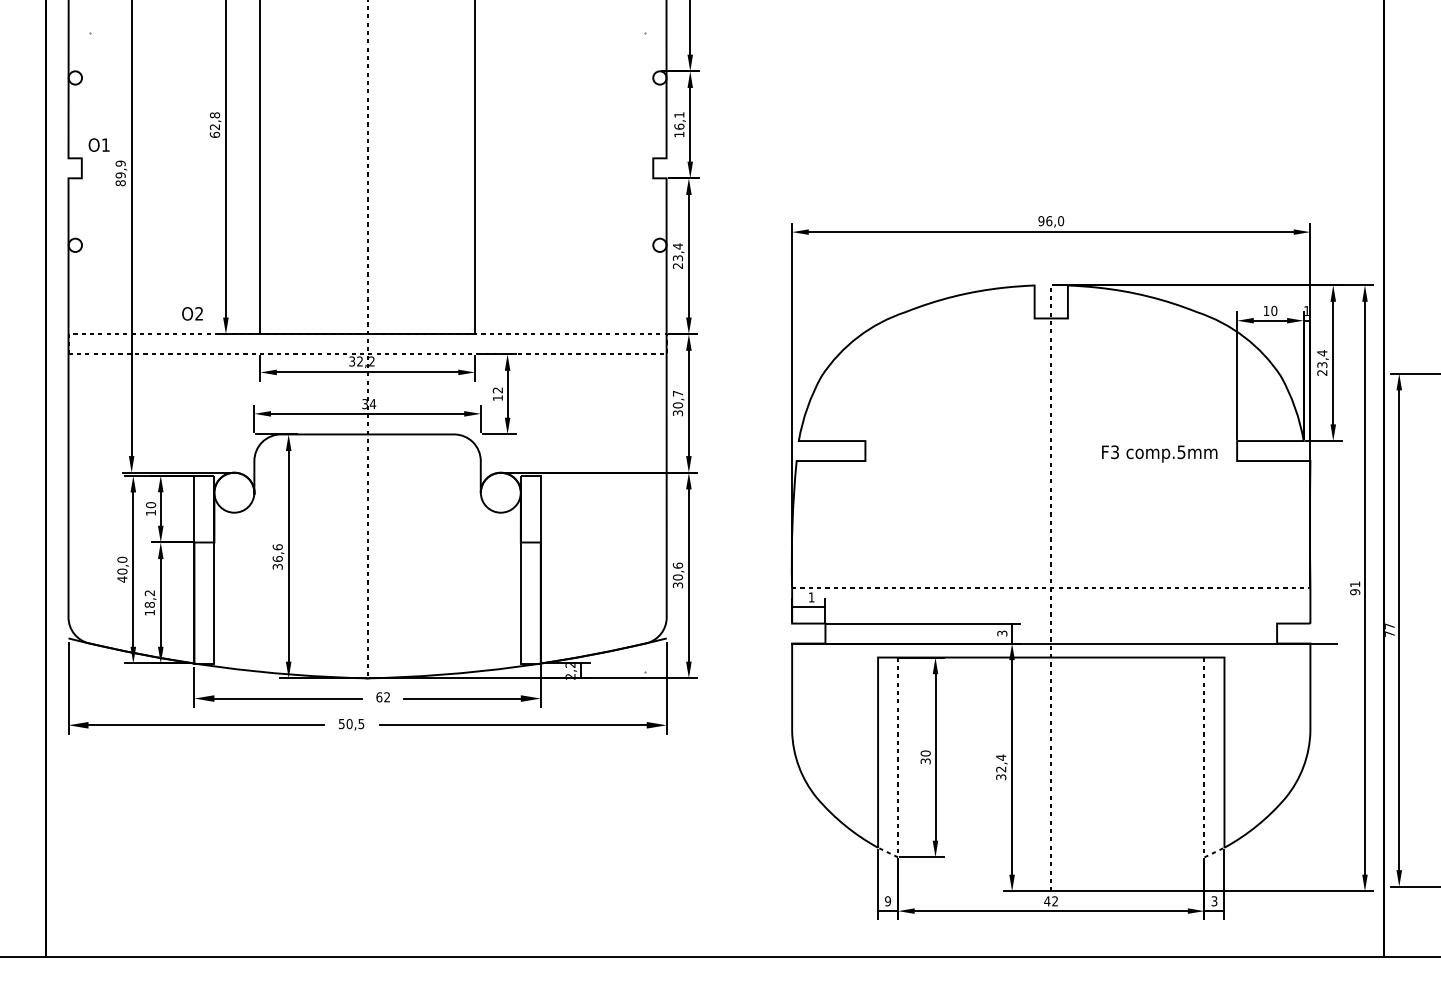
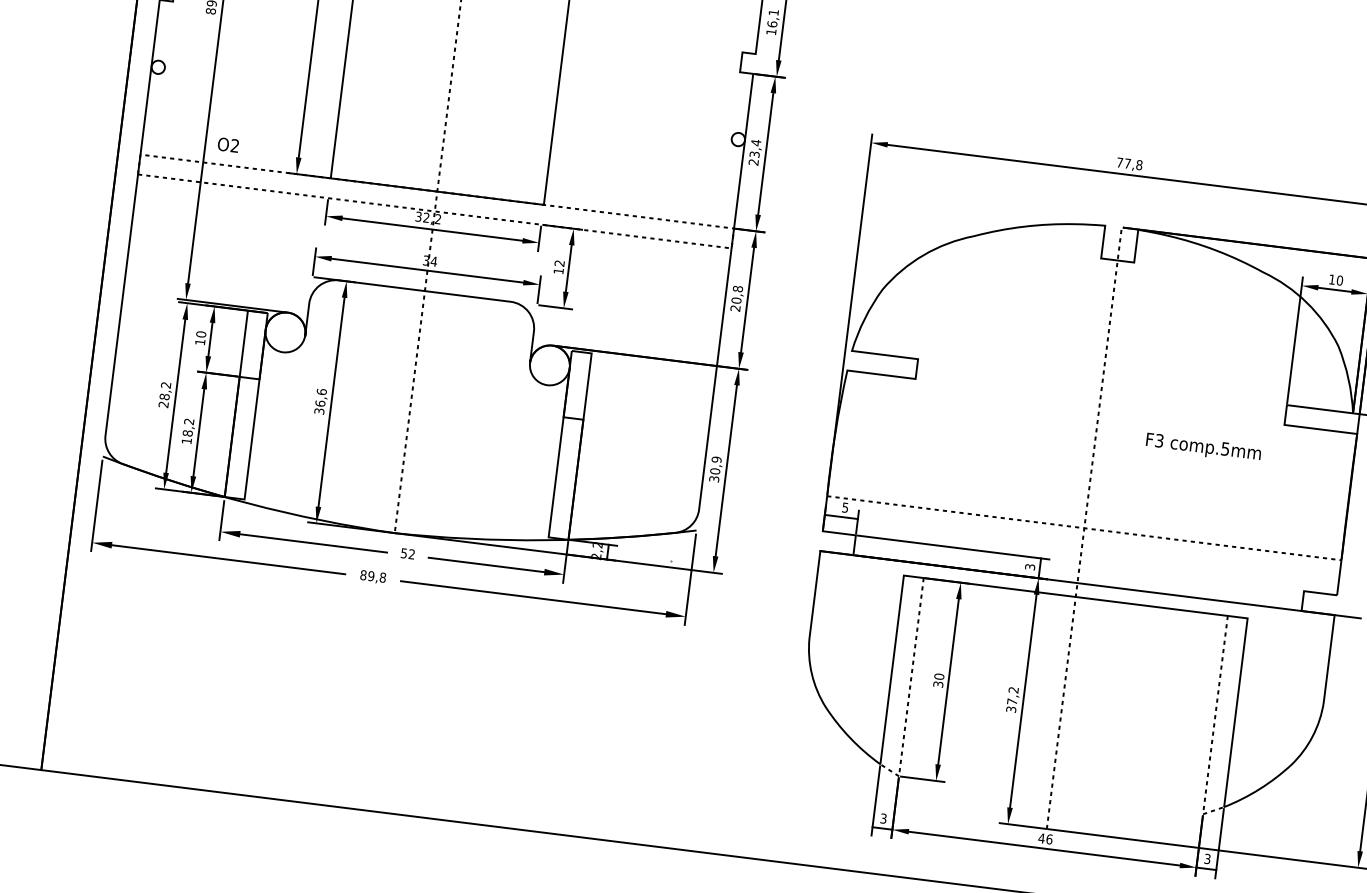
text: (1051, 221) -> (1129, 164), 96,0 -> 77,8
text: (192, 313) -> (228, 144), moved
text: (677, 403) -> (736, 298), 30,7 -> 20,8
text: (1159, 453) -> (1203, 447), moved
text: (677, 565) -> (716, 459), 30,6 -> 30,9
text: (122, 569) -> (165, 394), 40,0 -> 28,2
text: (811, 597) -> (845, 507), 1 -> 5
text: (379, 697) -> (404, 553), 62 -> 52
text: (351, 723) -> (373, 575), 50,5 -> 89,8
text: (1001, 763) -> (1013, 695), 32,4 -> 37,2
text: (888, 901) -> (884, 818), 9 -> 3
text: (1055, 901) -> (1049, 839), 42 -> 46

